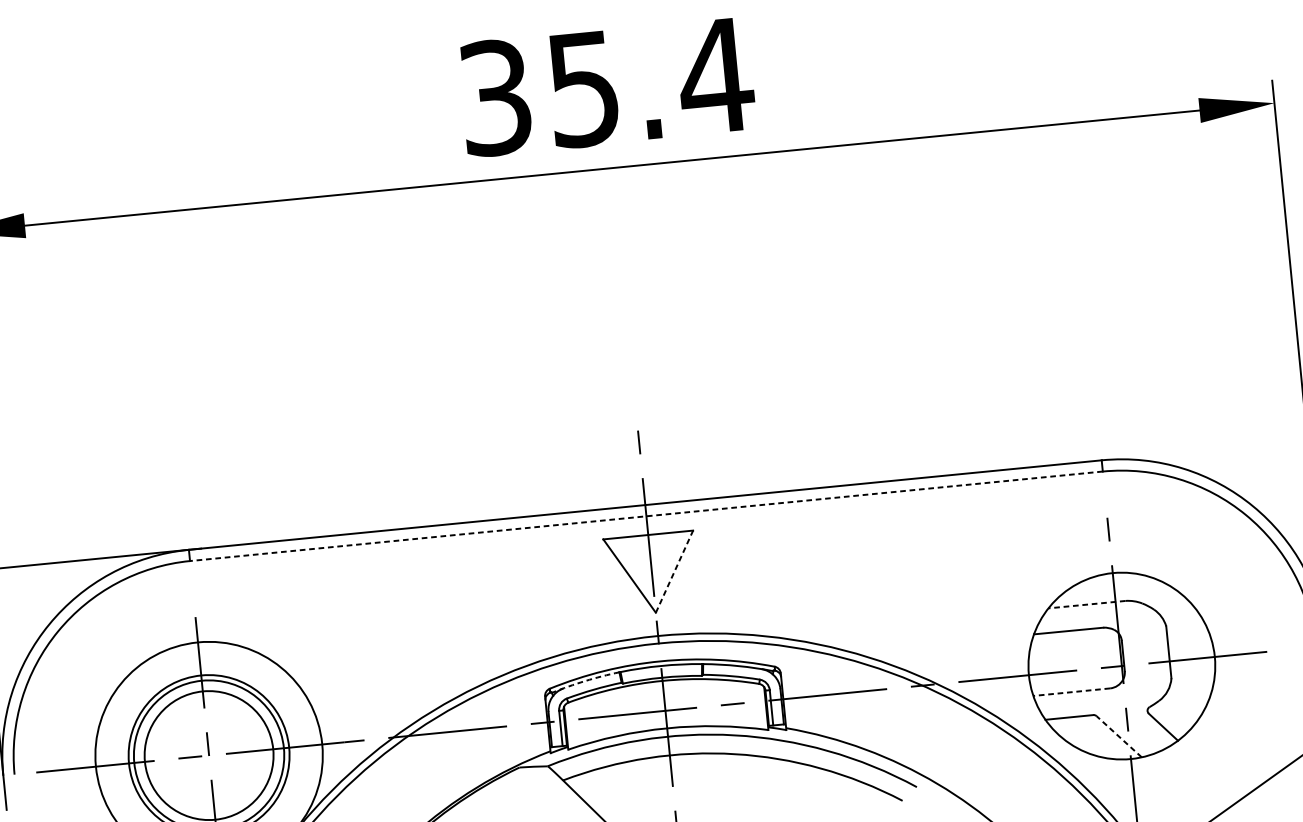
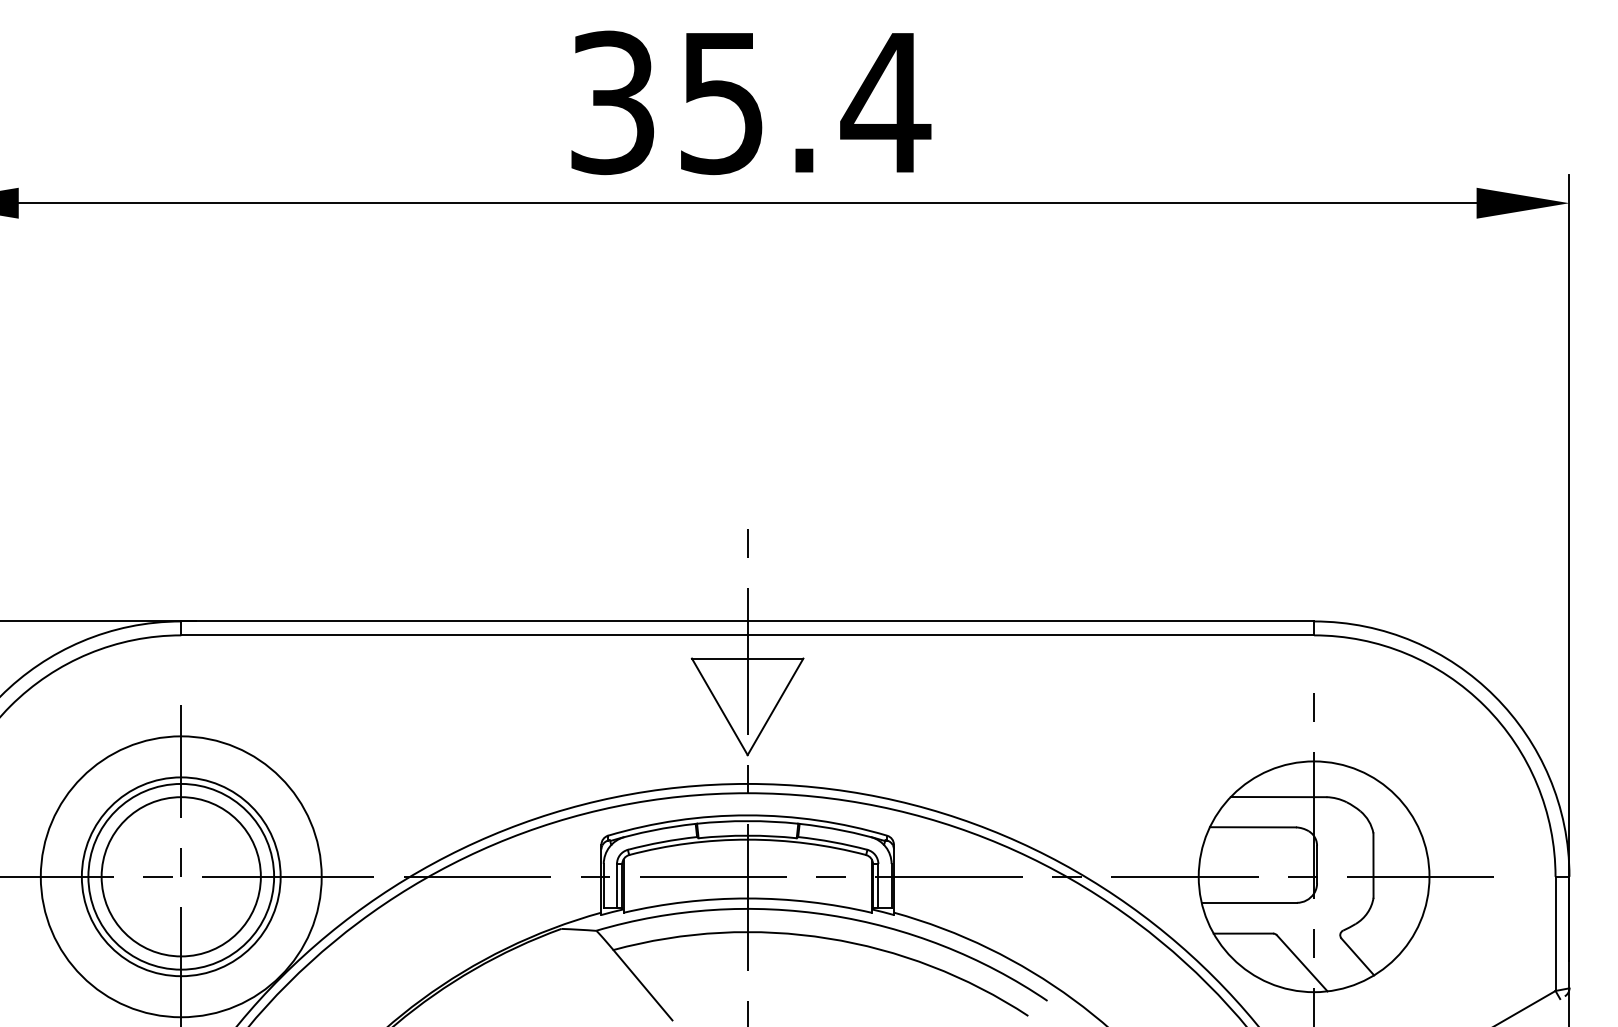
line: (646, 516) -> (747, 635), dashed -> solid
line: (674, 571) -> (775, 706), dashed -> solid
line: (1086, 604) -> (1278, 797), dashed -> solid
arc: (585, 681) -> (652, 830), dashed -> solid
line: (1071, 691) -> (1249, 902), dashed -> solid
line: (1119, 736) -> (1302, 963), dashed -> solid

